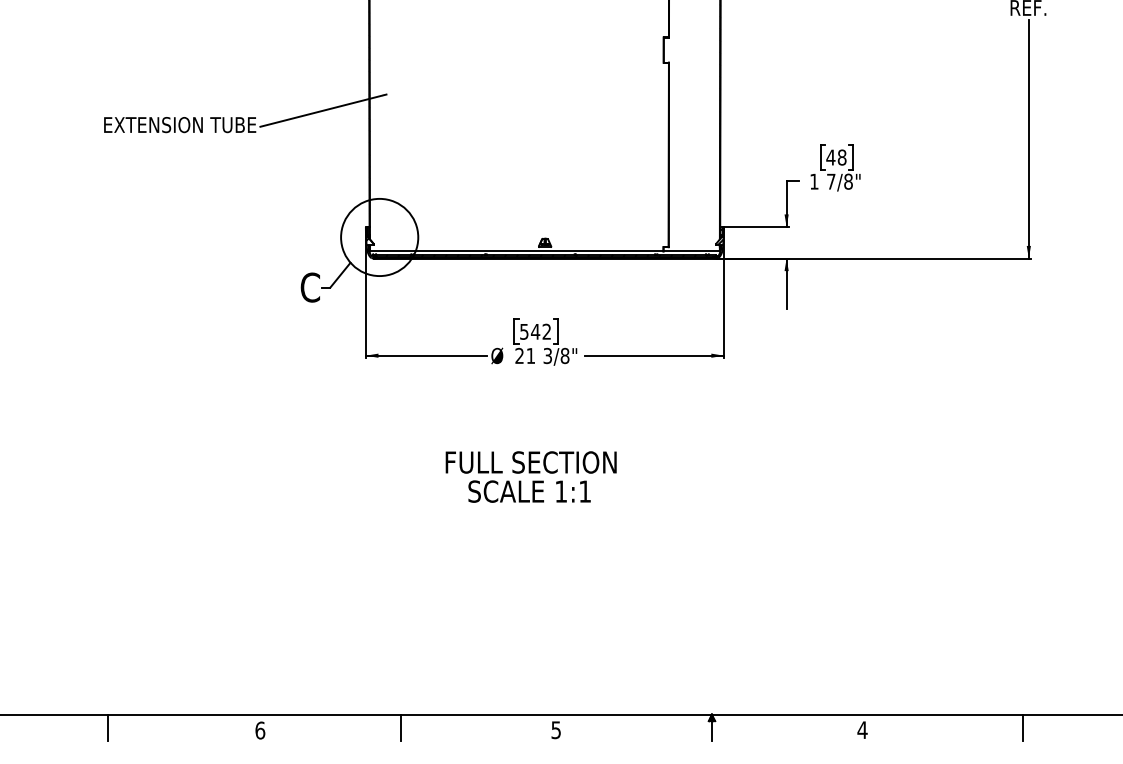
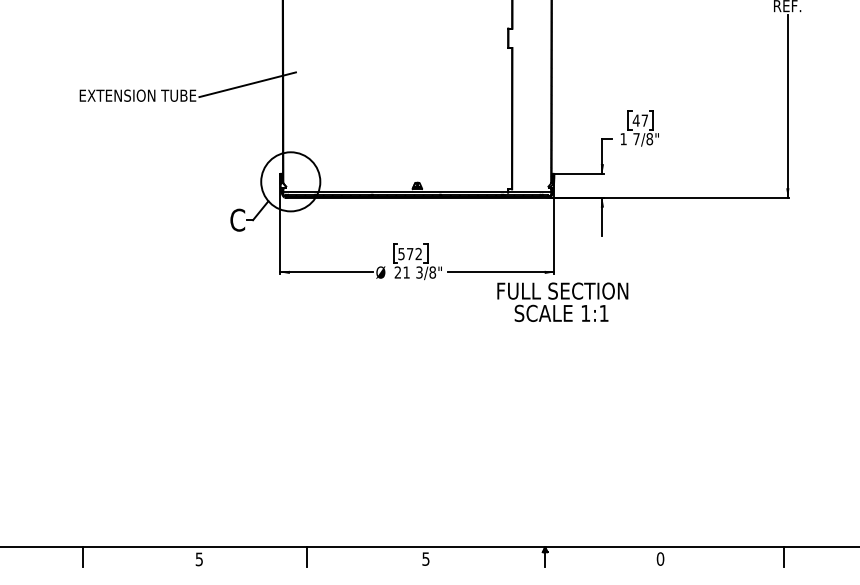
text: (841, 157) -> (644, 120), 48 -> 47
text: (534, 332) -> (409, 254), 542 -> 572
text: (530, 476) -> (562, 301), moved
text: (862, 729) -> (660, 558), 4 -> 0
text: (260, 730) -> (199, 559), 6 -> 5

